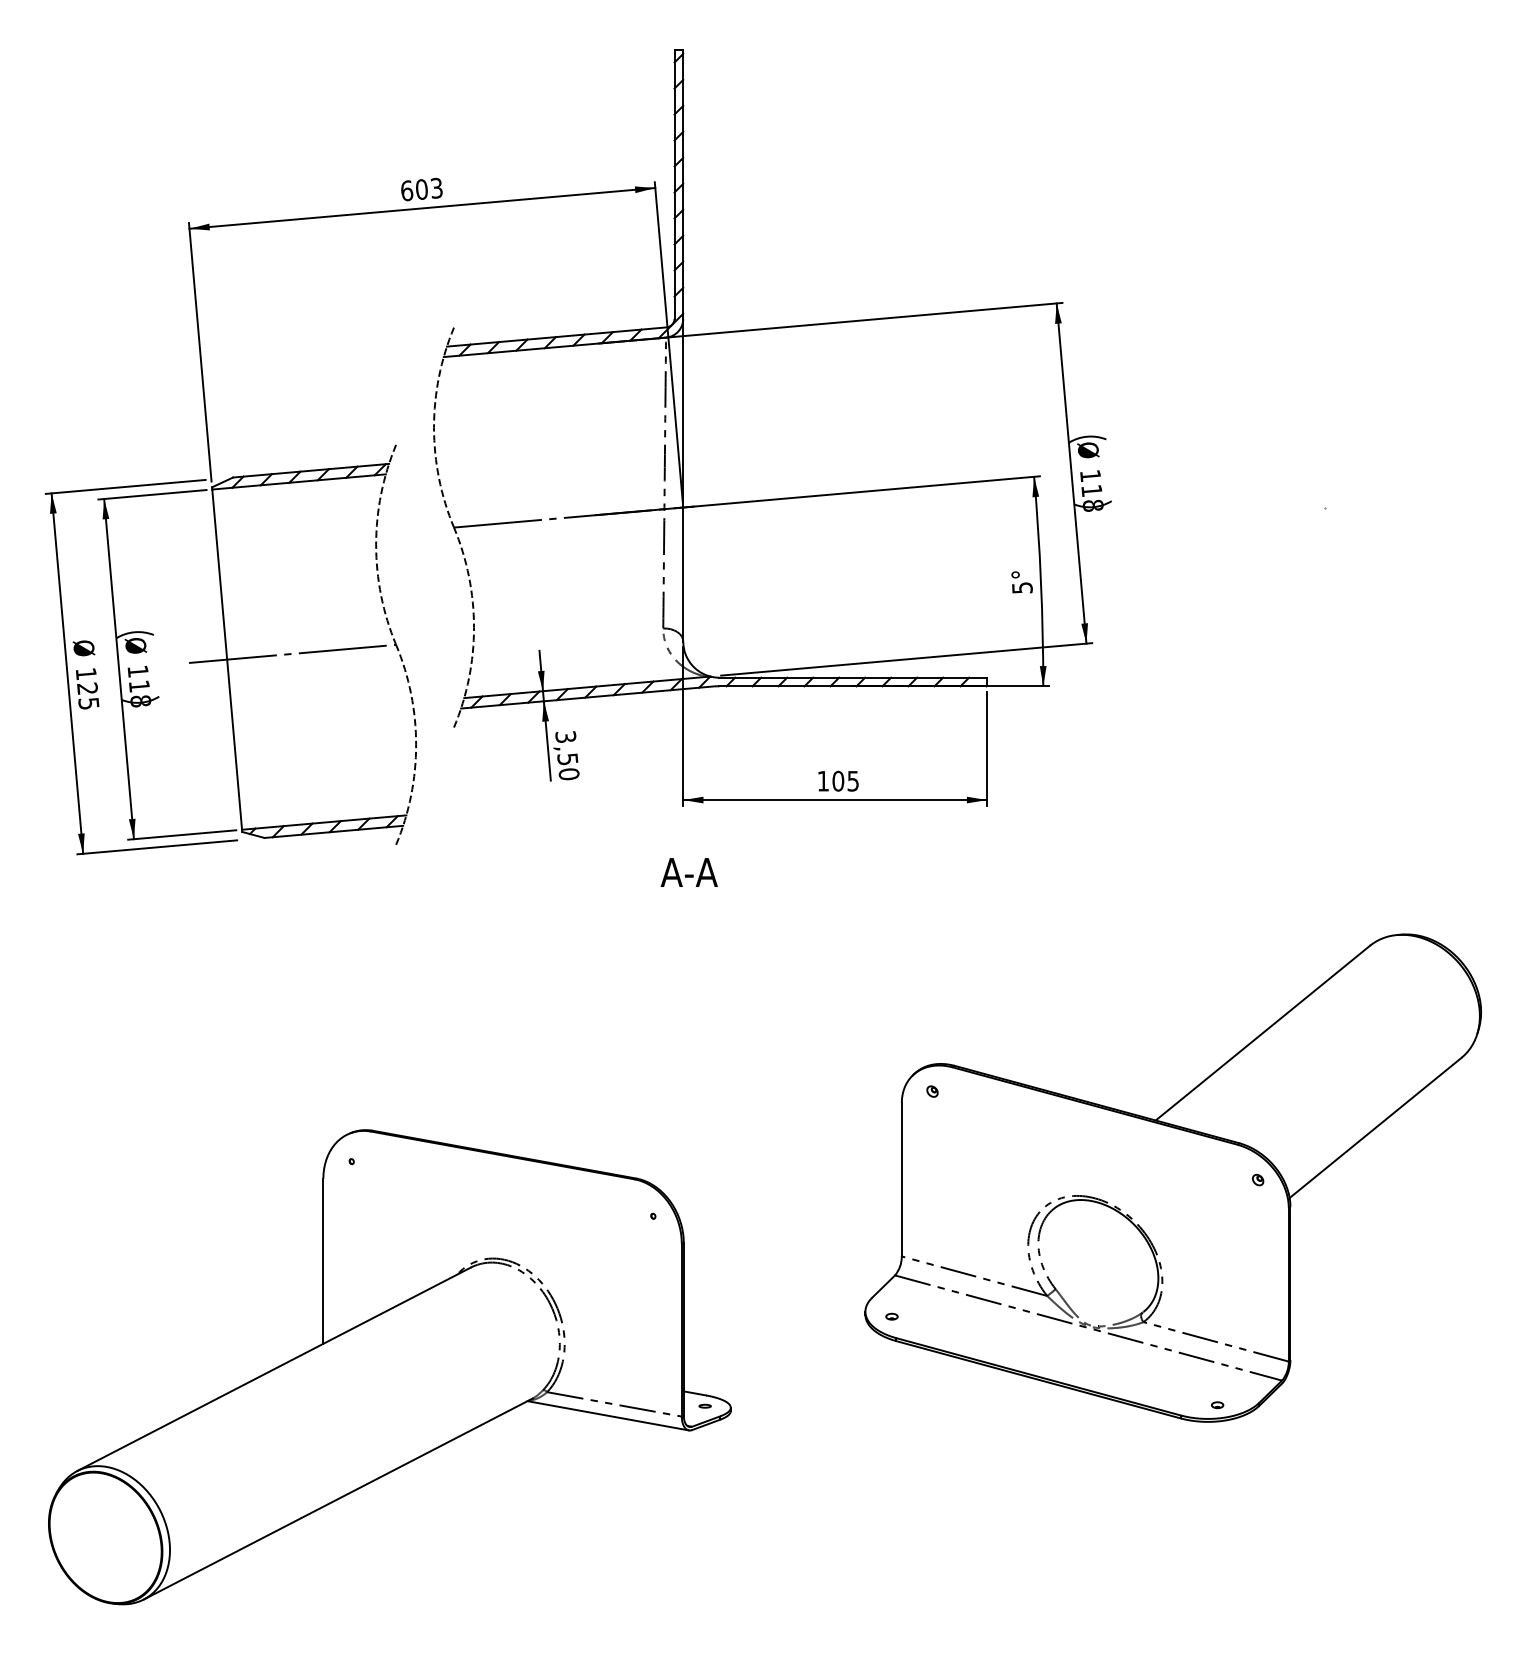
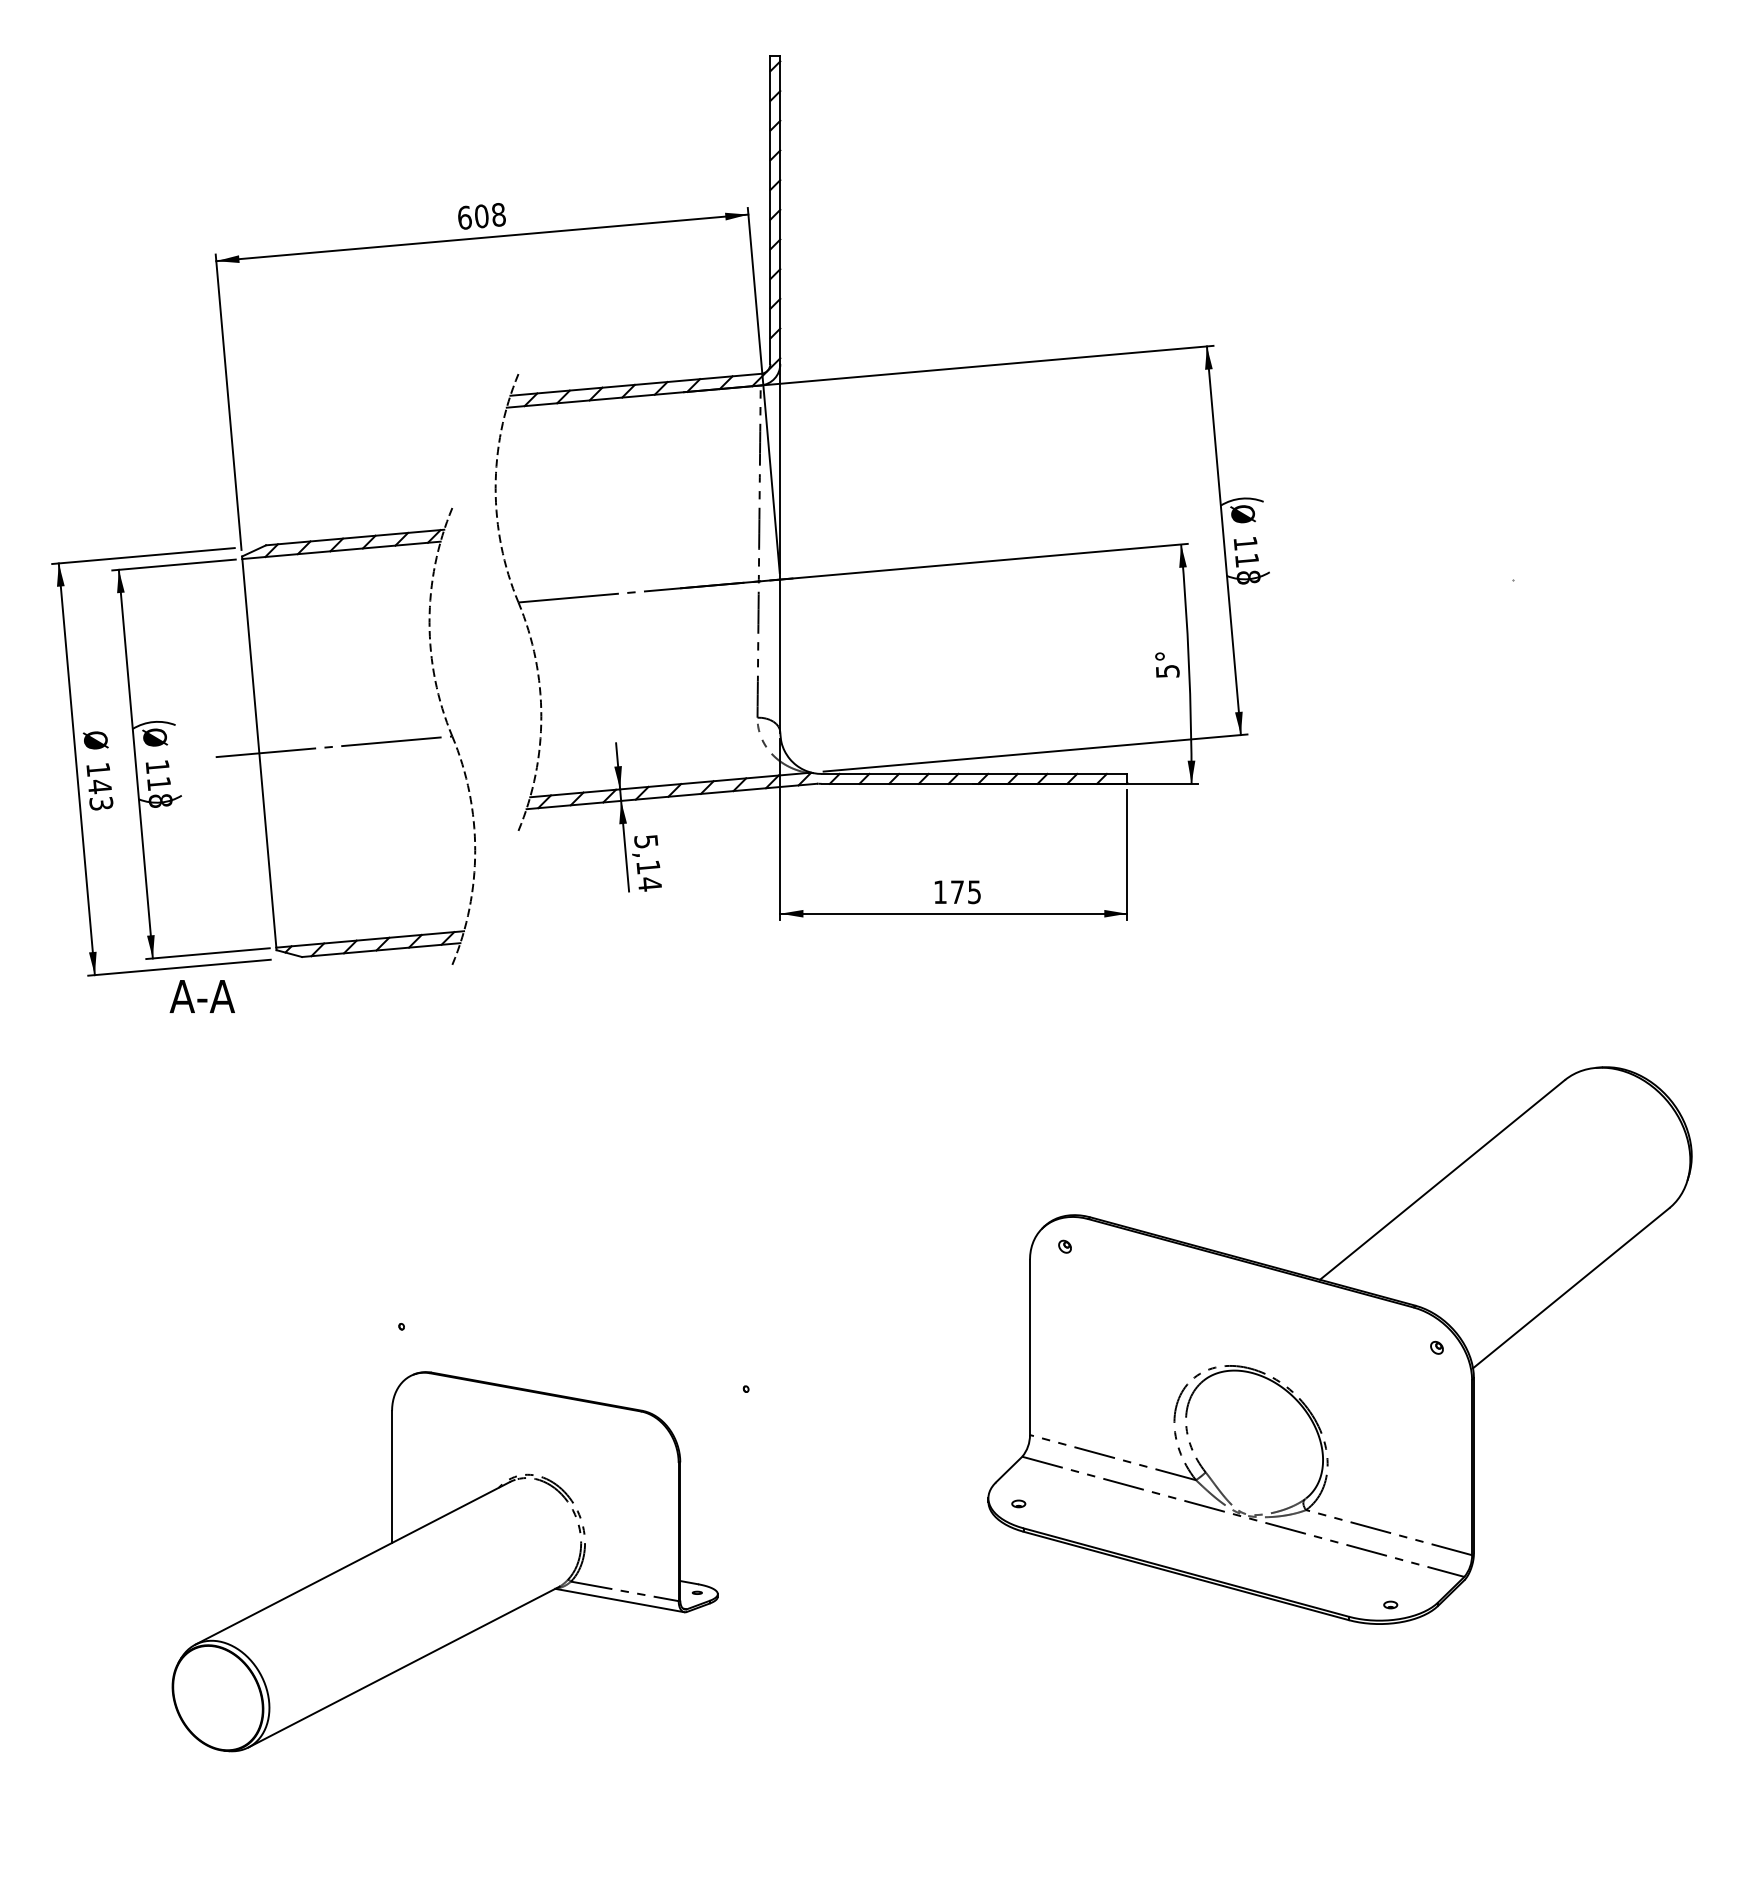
text: (436, 188) -> (498, 215), 603 -> 608
text: (88, 695) -> (100, 794), 125 -> 143
text: (567, 755) -> (648, 862), 3,50 -> 5,14
text: (838, 780) -> (957, 891), 105 -> 175
text: (688, 872) -> (201, 996), moved
part: (389, 1367) -> (444, 1561), size x0.7

